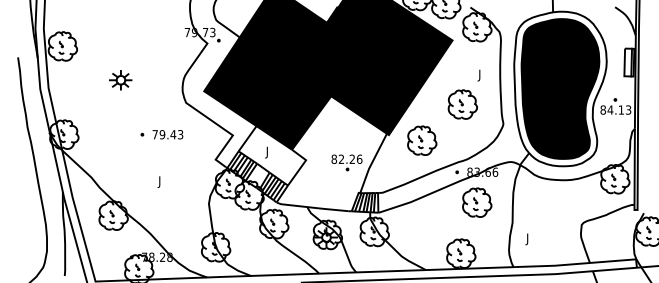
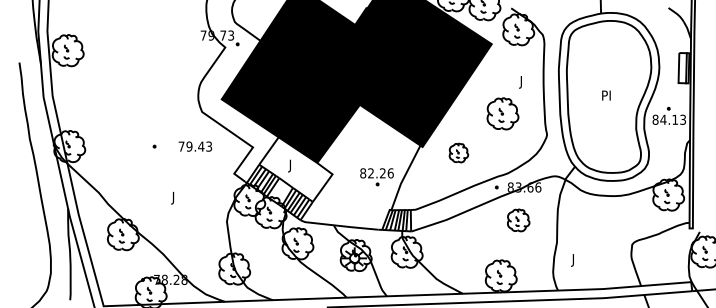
part: (120, 80) -> (130, 87), removed
fill: (560, 88) -> (609, 96), removed
text: (167, 134) -> (194, 146), moved
part: (422, 140) -> (459, 152), size x0.6
part: (477, 202) -> (518, 220), size x0.7

